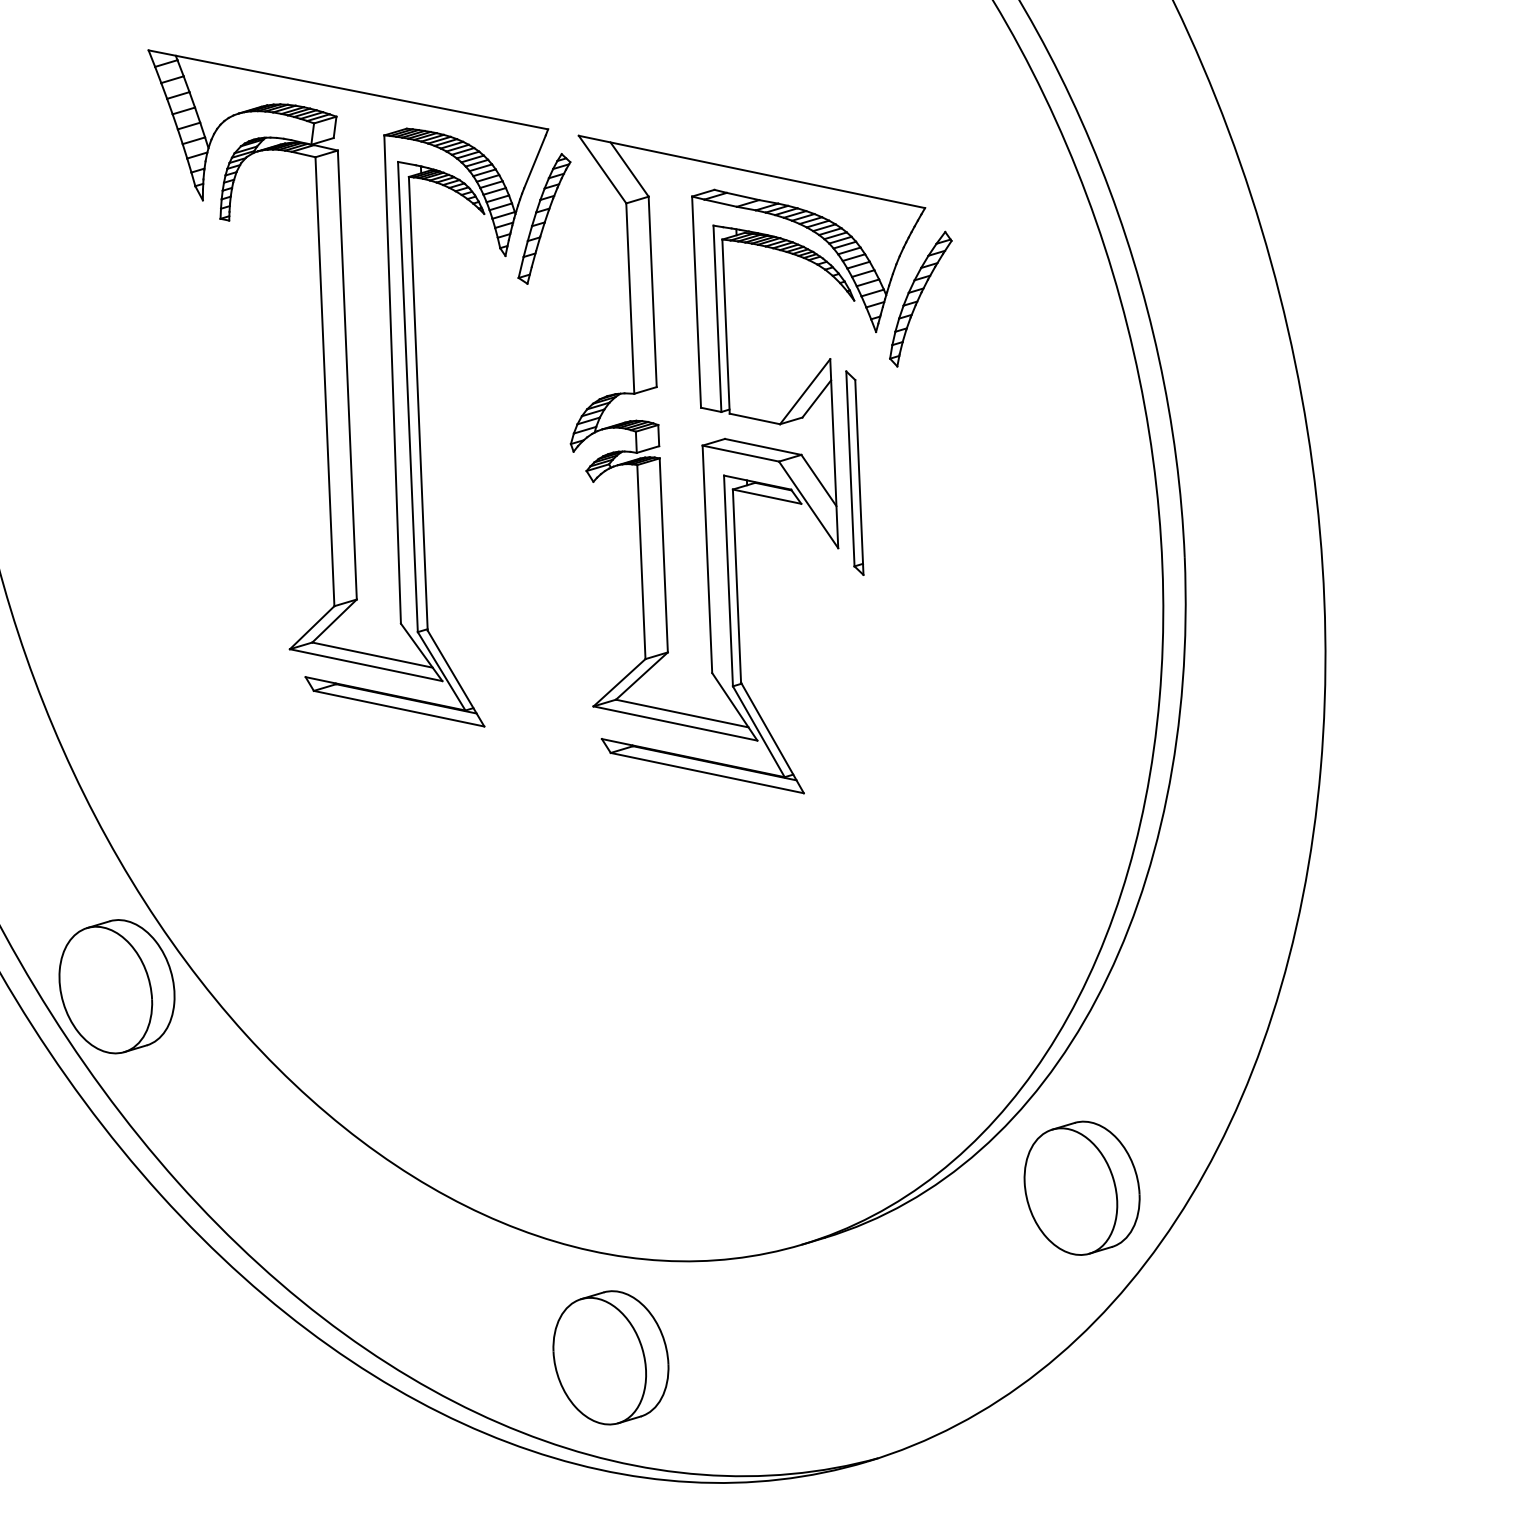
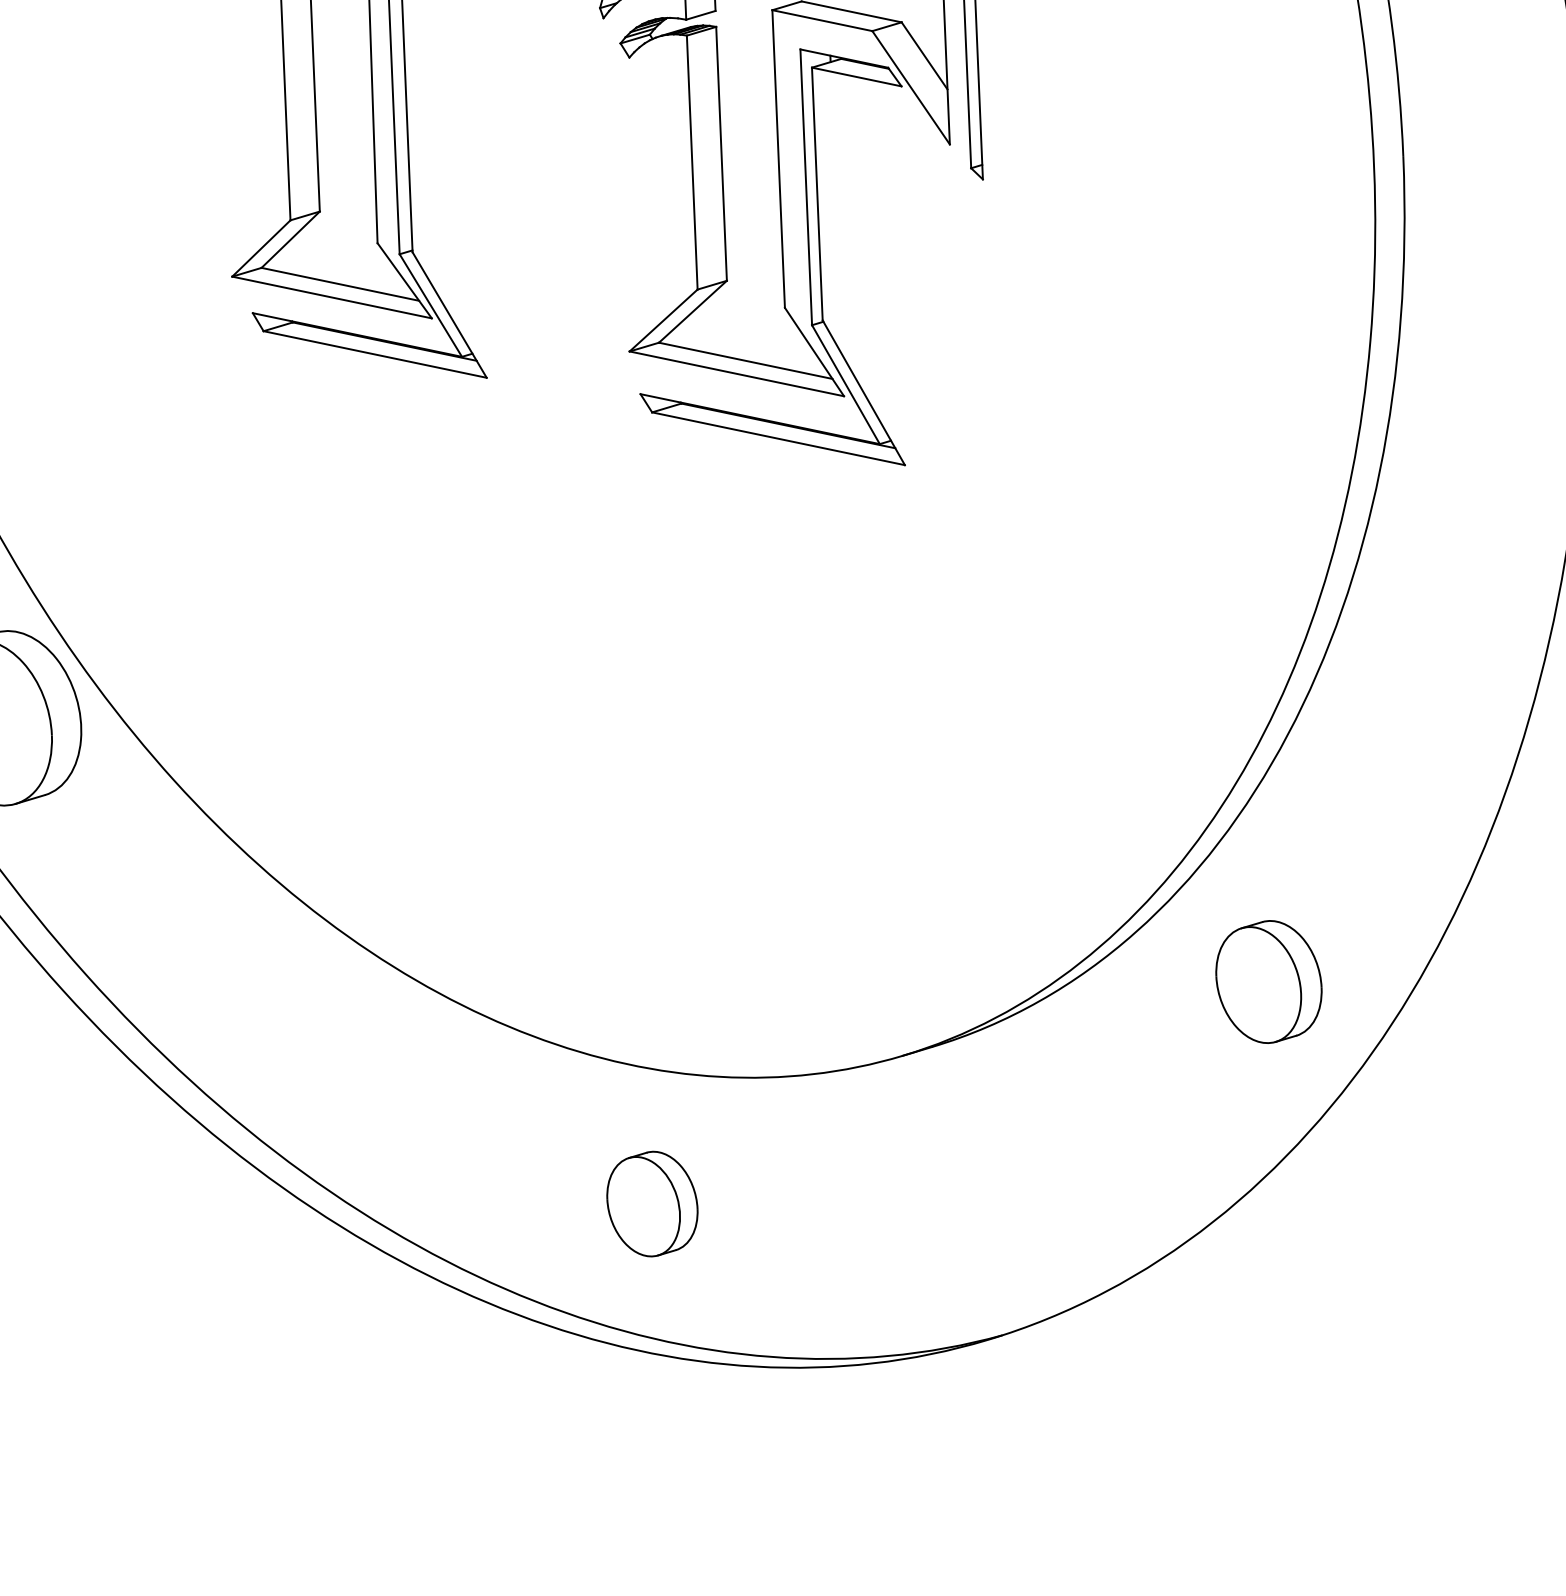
part: (1081, 1187) -> (1268, 981), size x0.7
part: (610, 1357) -> (651, 1203), size x0.6

